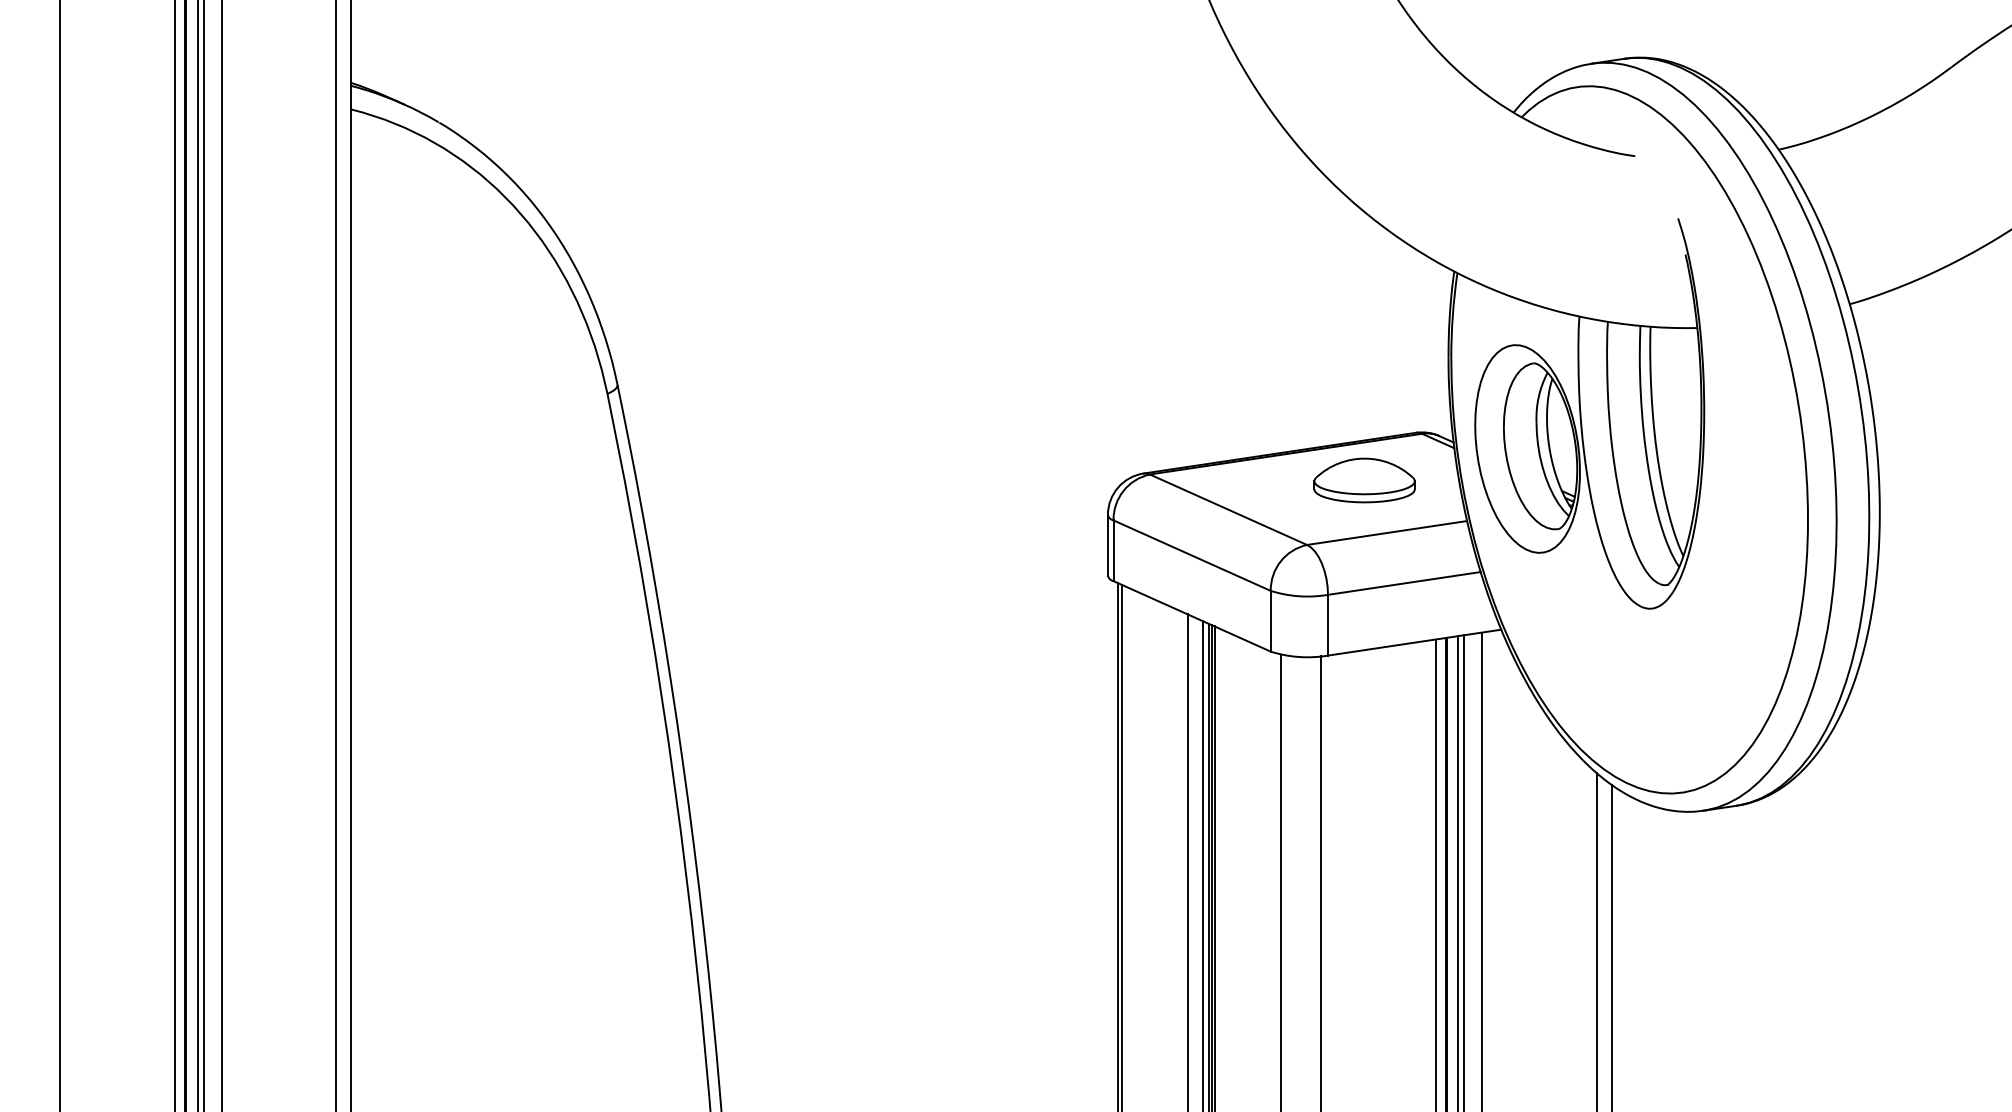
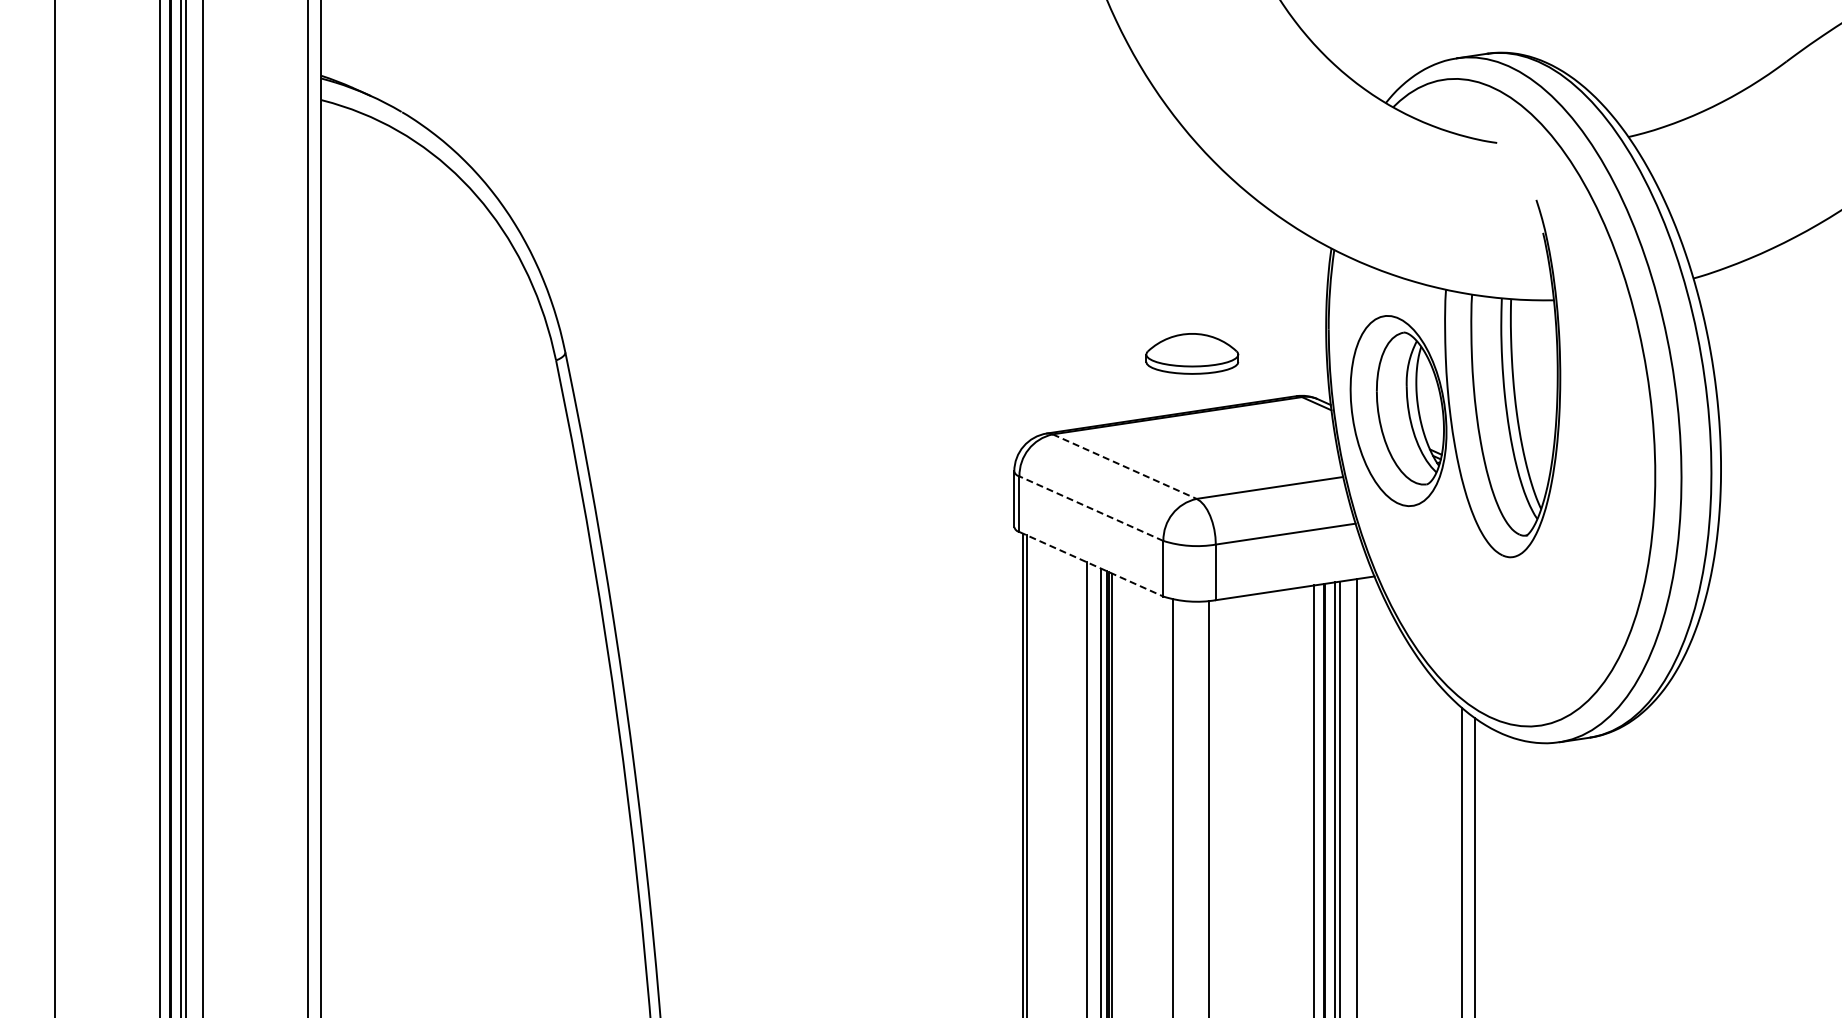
part: (1364, 480) -> (1192, 353), moved
line: (1228, 509) -> (1124, 466), solid -> dashed
line: (1192, 555) -> (1091, 508), solid -> dashed
line: (1192, 616) -> (1091, 564), solid -> dashed

